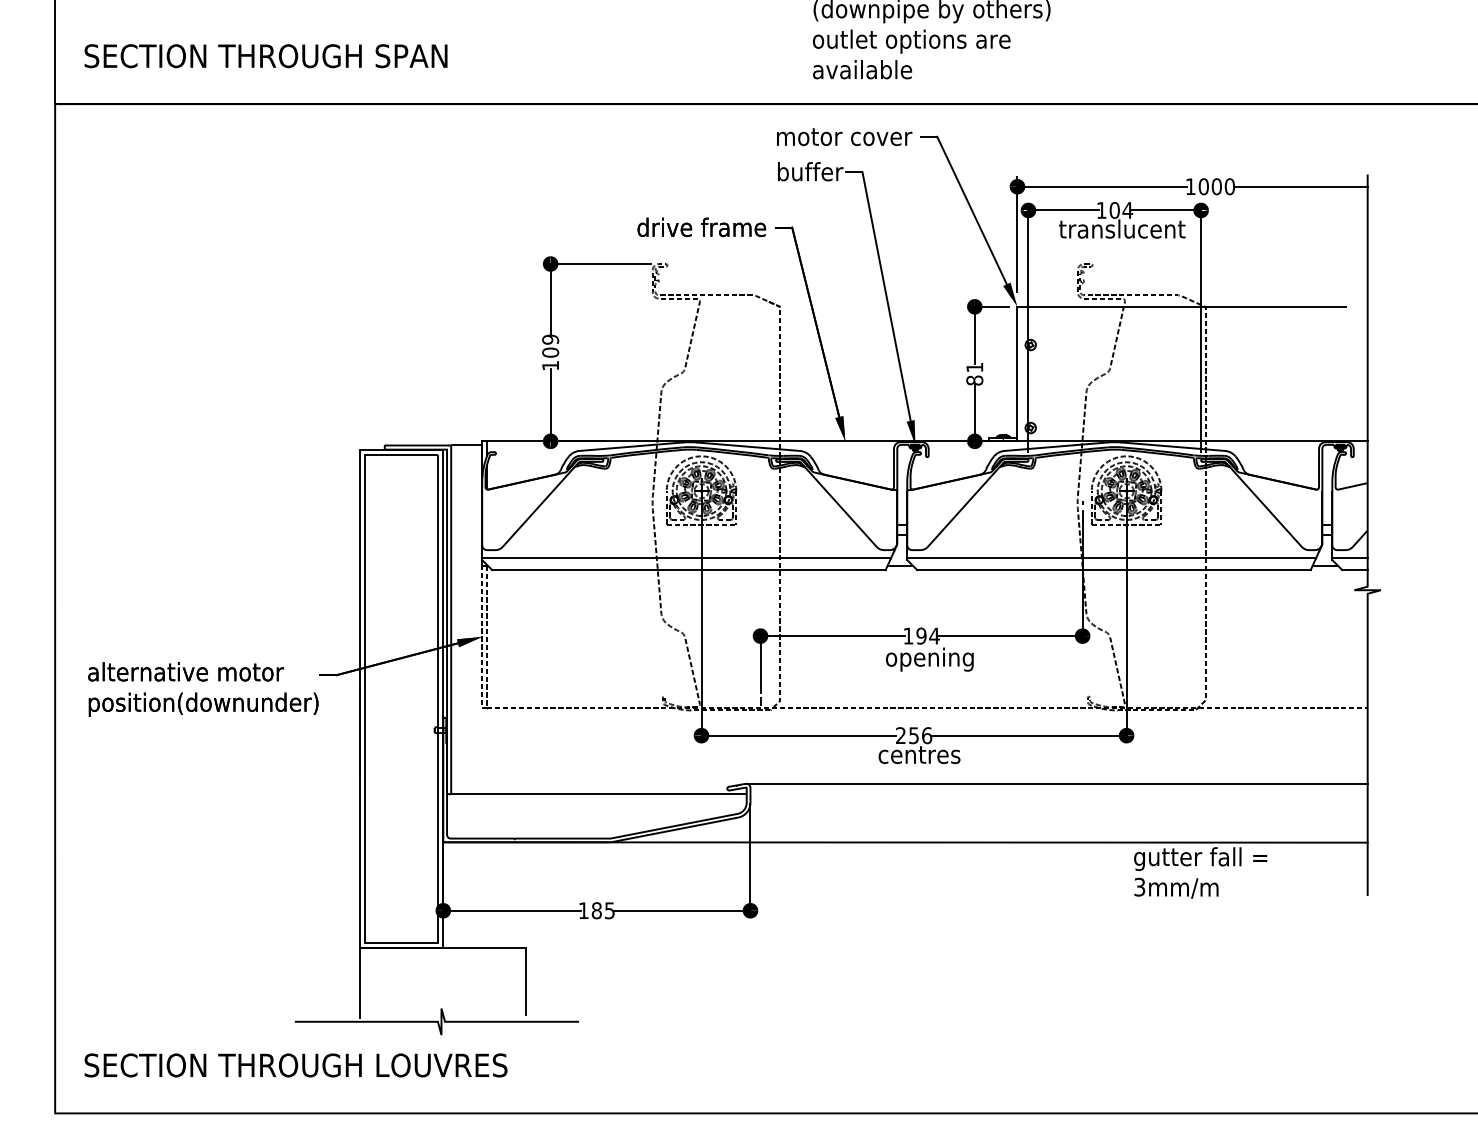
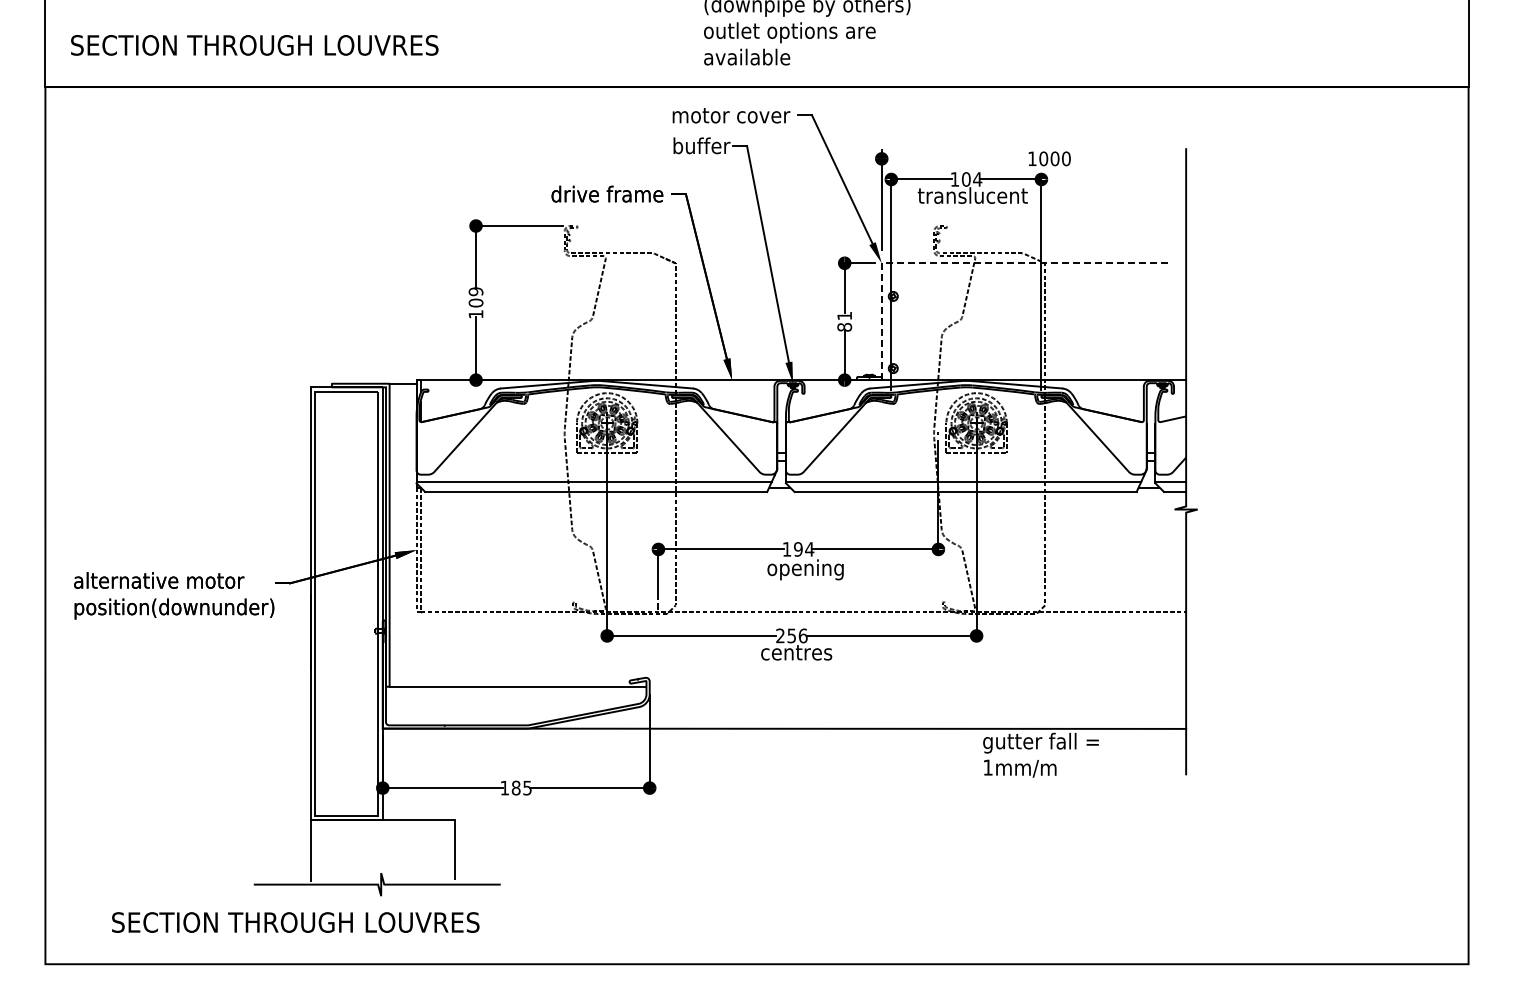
text: (441, 56) -> (381, 45), SECTION THROUGH SPAN -> SECTION THROUGH LOUVRES
line: (1102, 186) -> (955, 158), removed
line: (1301, 186) -> (1128, 158), removed
line: (1114, 307) -> (966, 263), solid -> dashed
line: (1057, 783) -> (916, 677), removed
text: (1139, 887) -> (987, 767), 3mm/m -> 1mm/m
text: (295, 1065) -> (295, 922), moved

